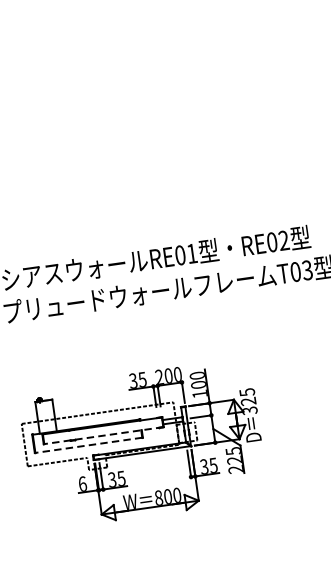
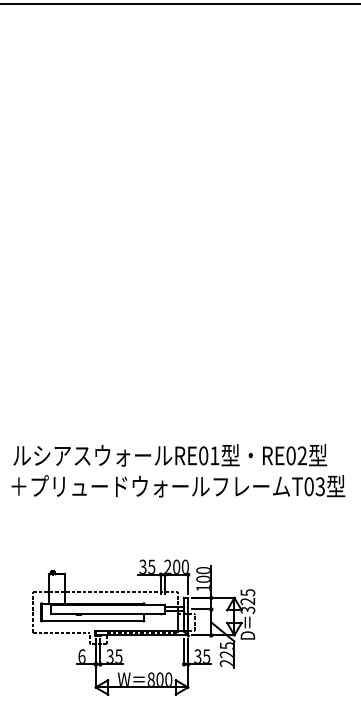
line: (104, 436) -> (108, 614), dashed -> solid
line: (88, 445) -> (92, 621), dashed -> solid

